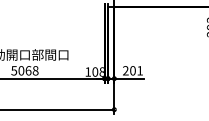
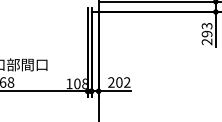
text: (139, 70) -> (126, 82), 201 -> 202

